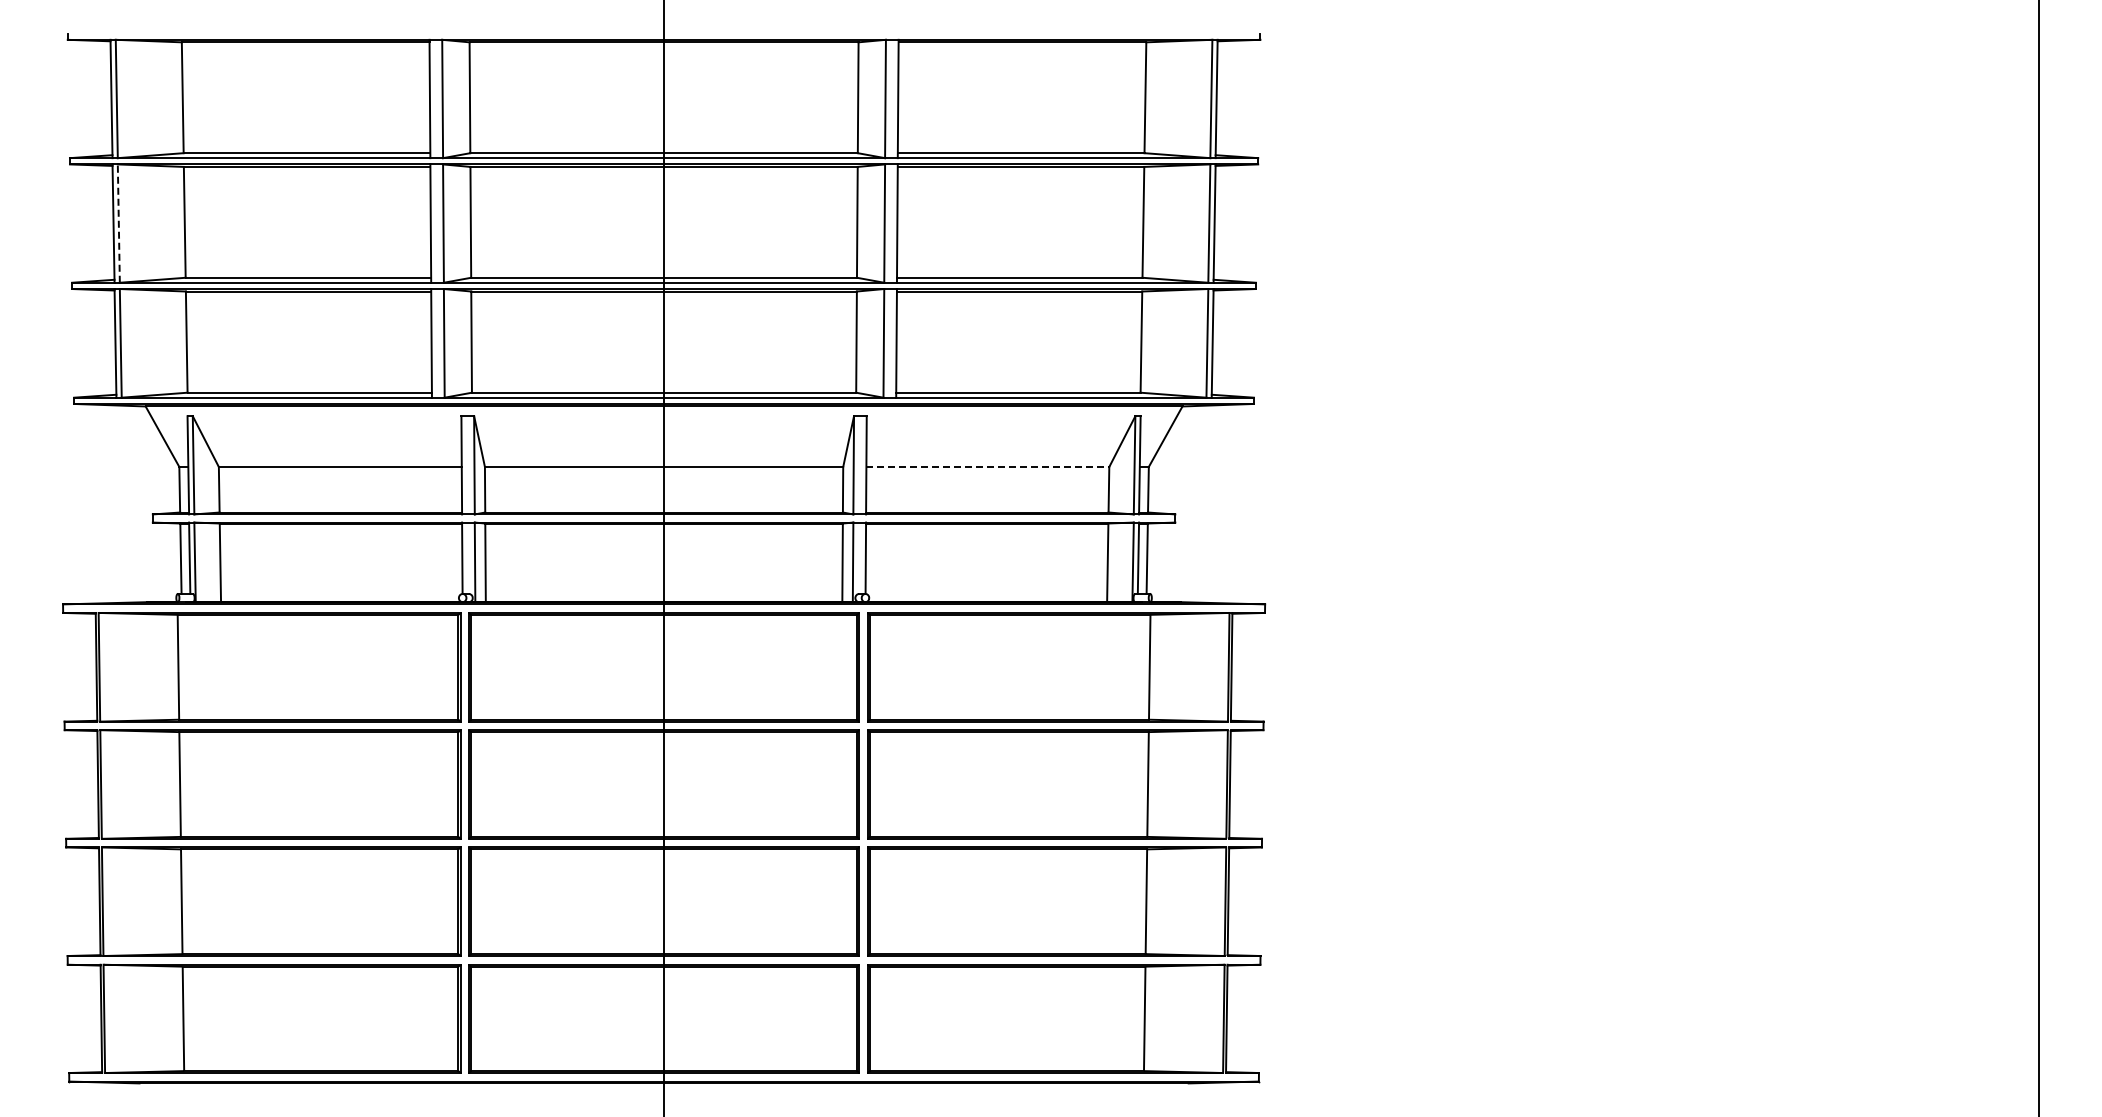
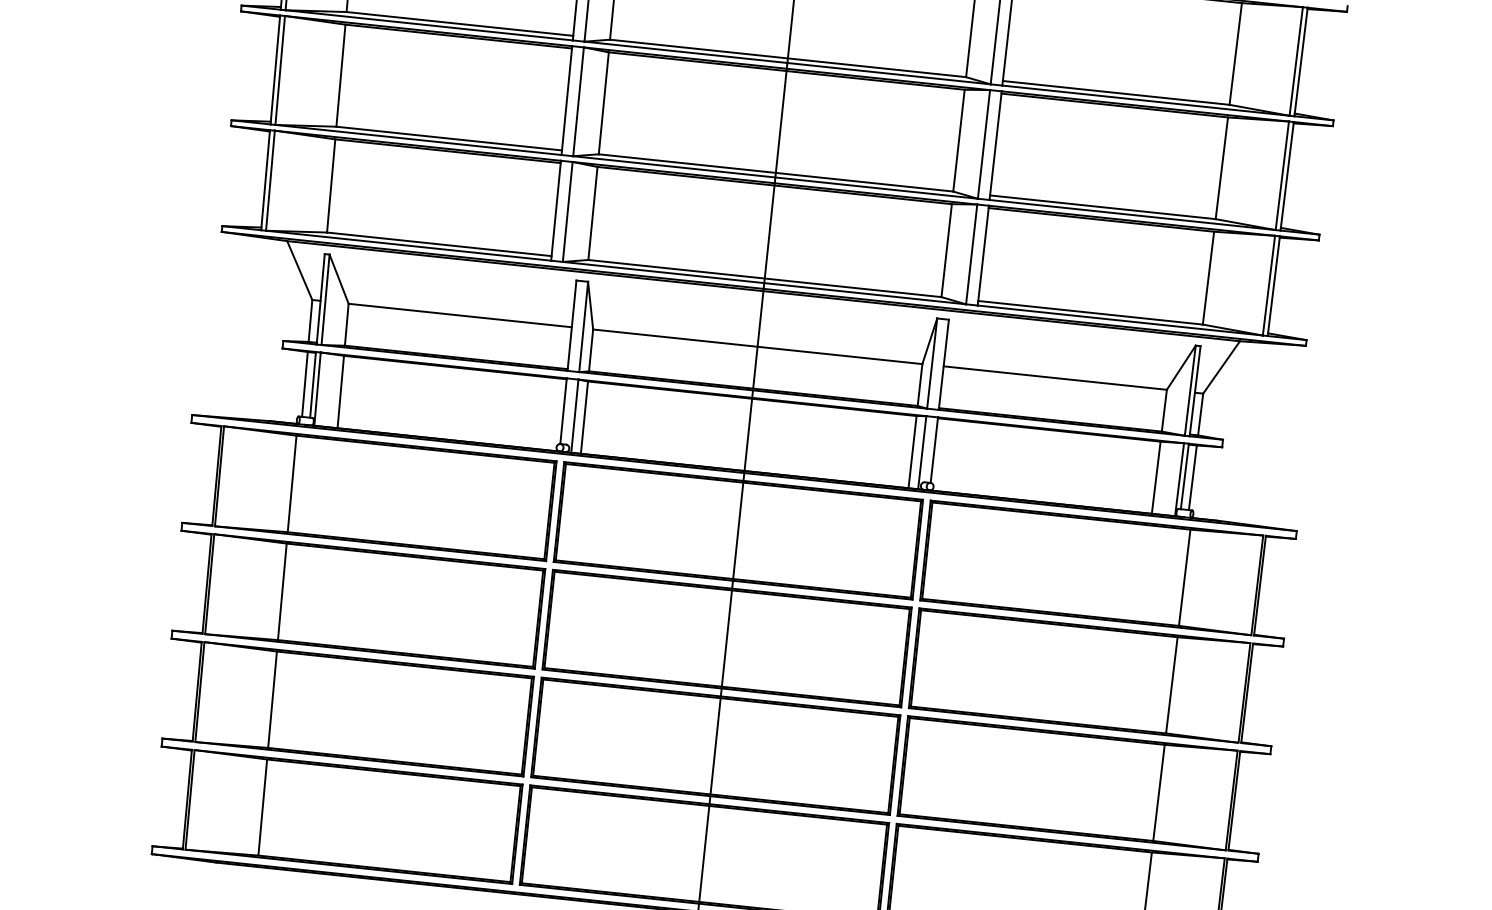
line: (118, 223) -> (279, 70), dashed -> solid
line: (988, 466) -> (1055, 377), dashed -> solid

